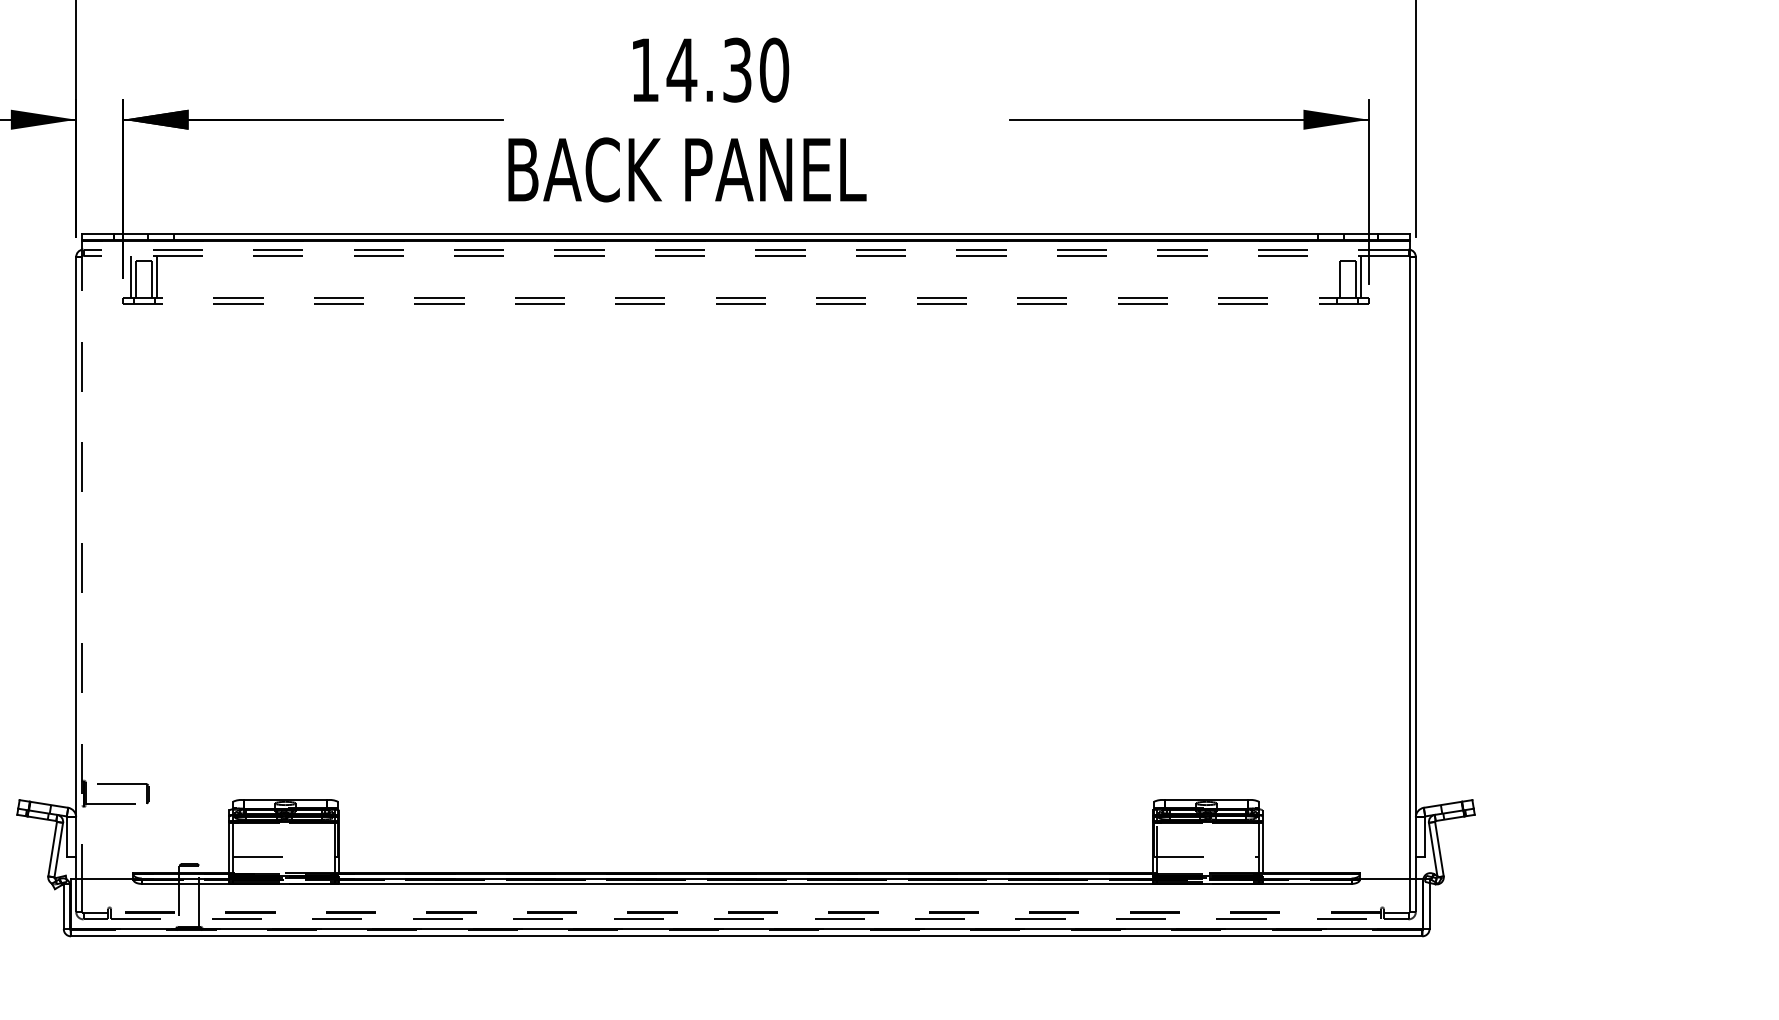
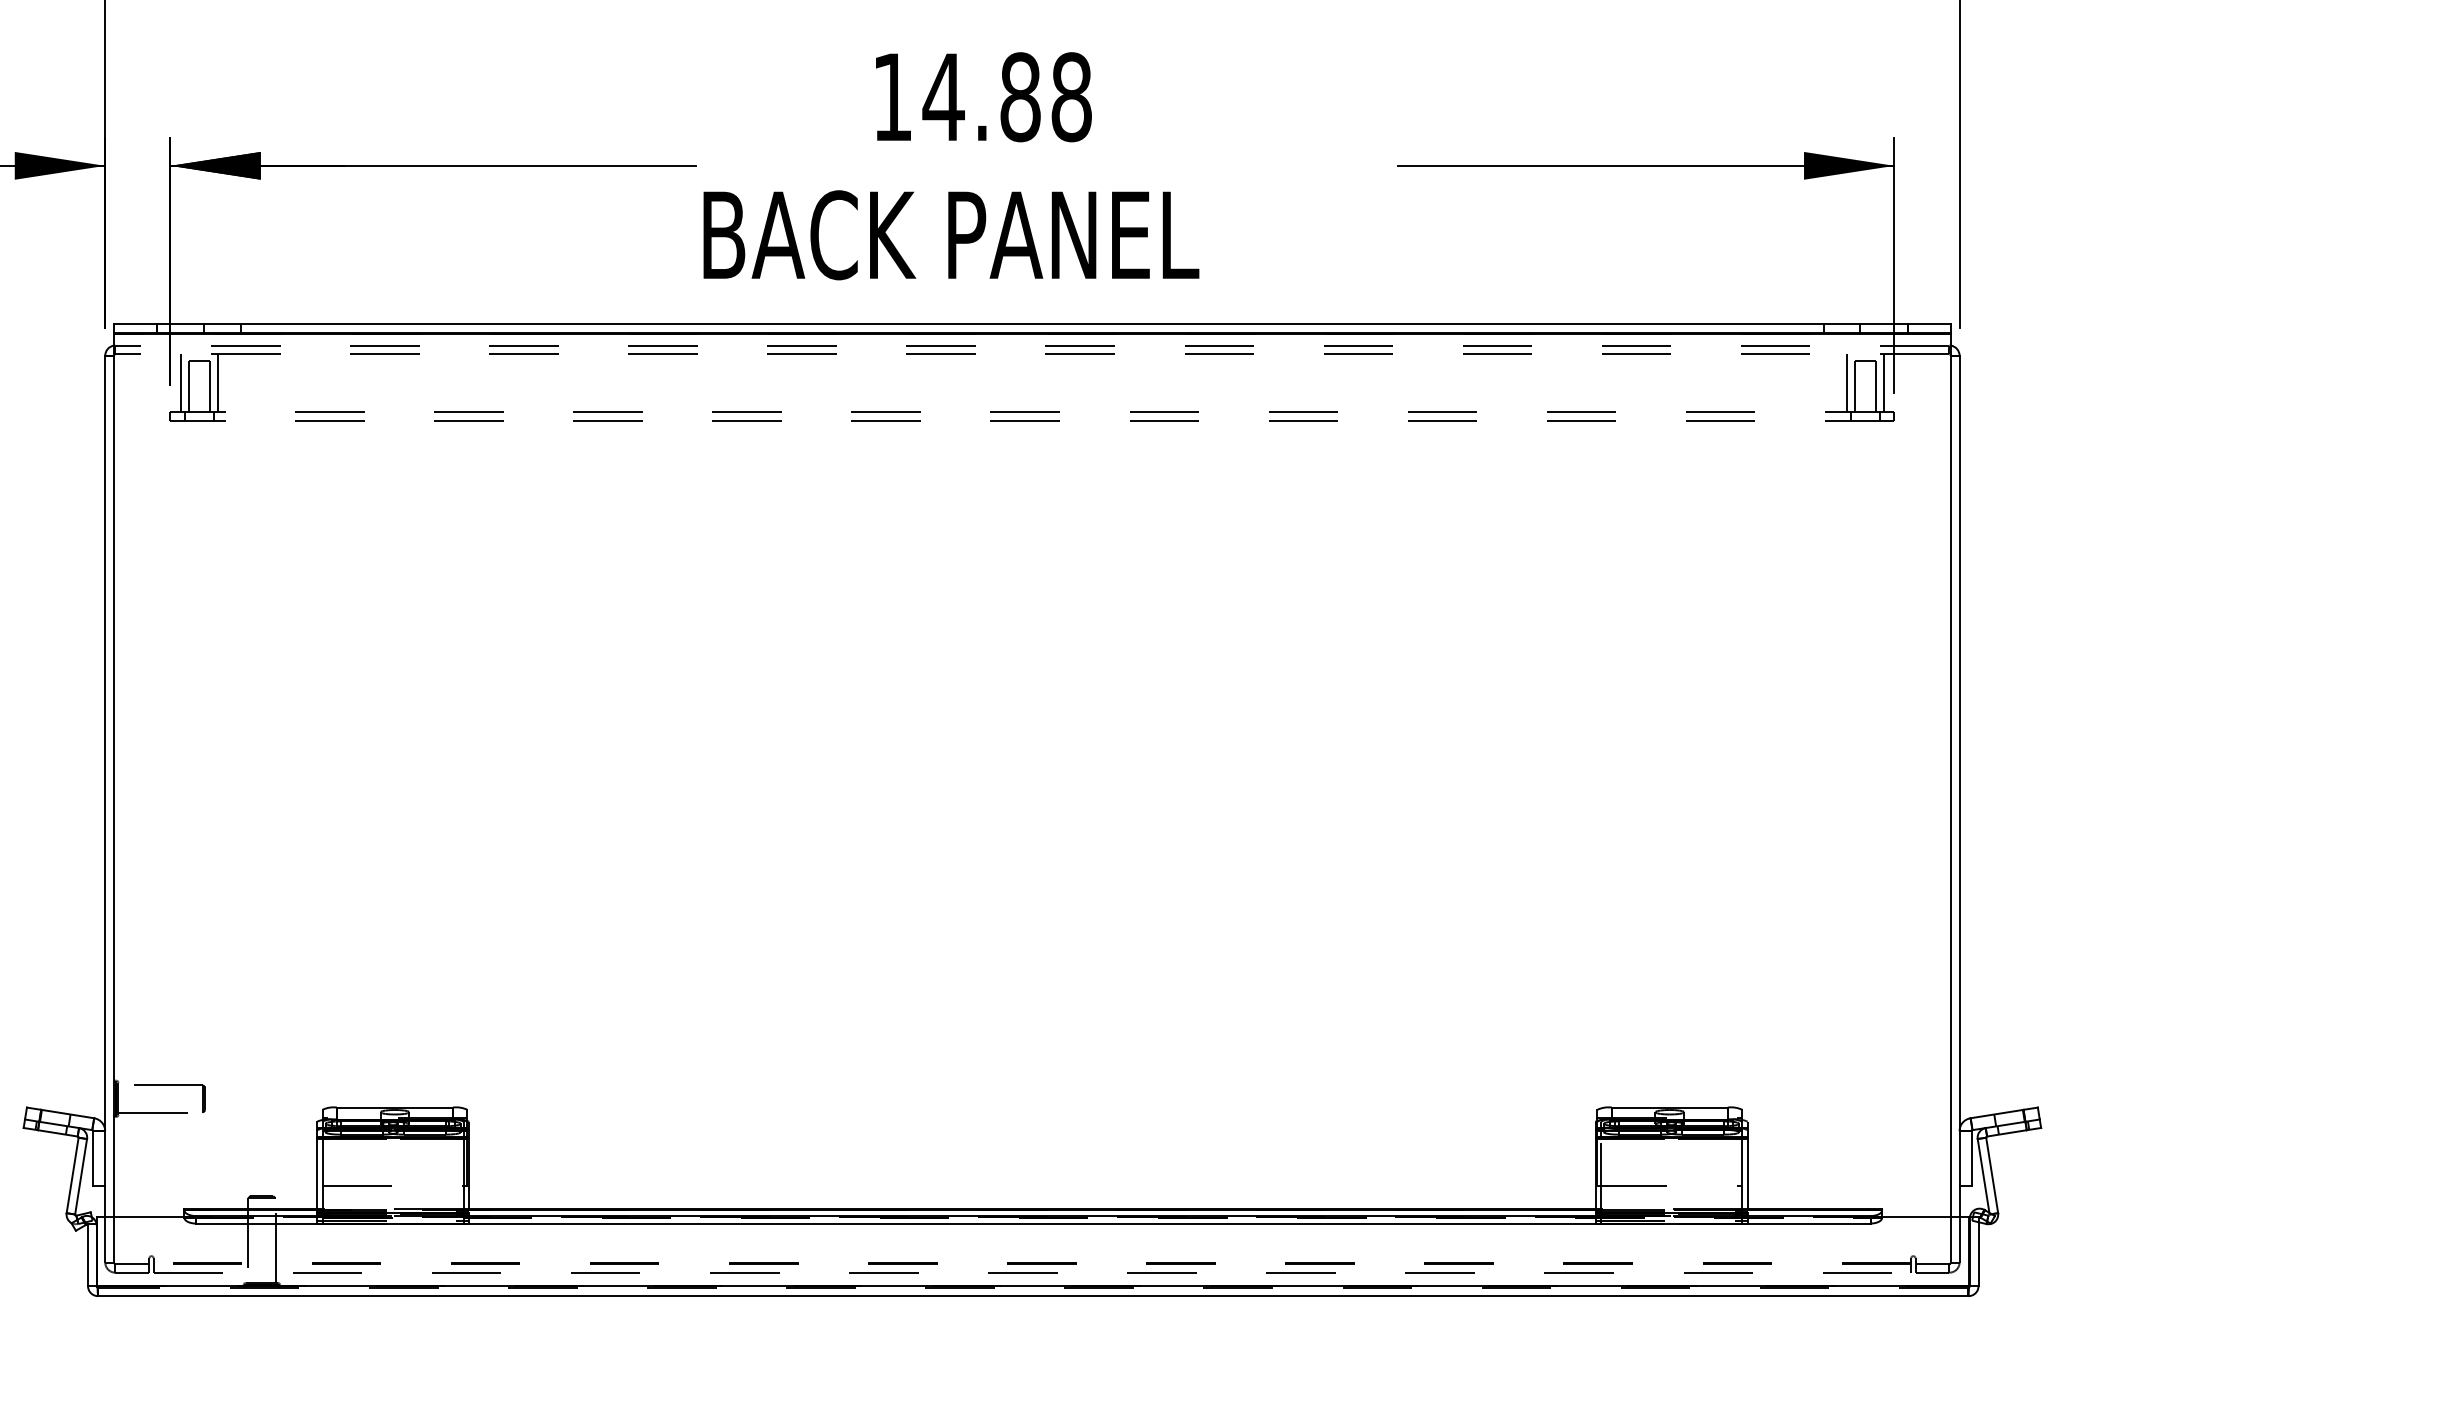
text: (756, 69) -> (1046, 96), 14.30 -> 14.88
line: (1334, 276) -> (1846, 382), added
line: (82, 560) -> (113, 775), dashed -> solid

